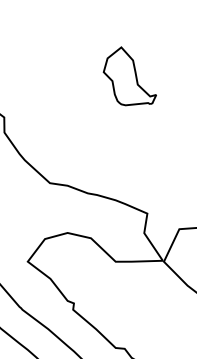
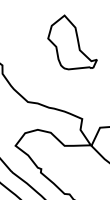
part: (129, 76) -> (72, 42), size x1.67

